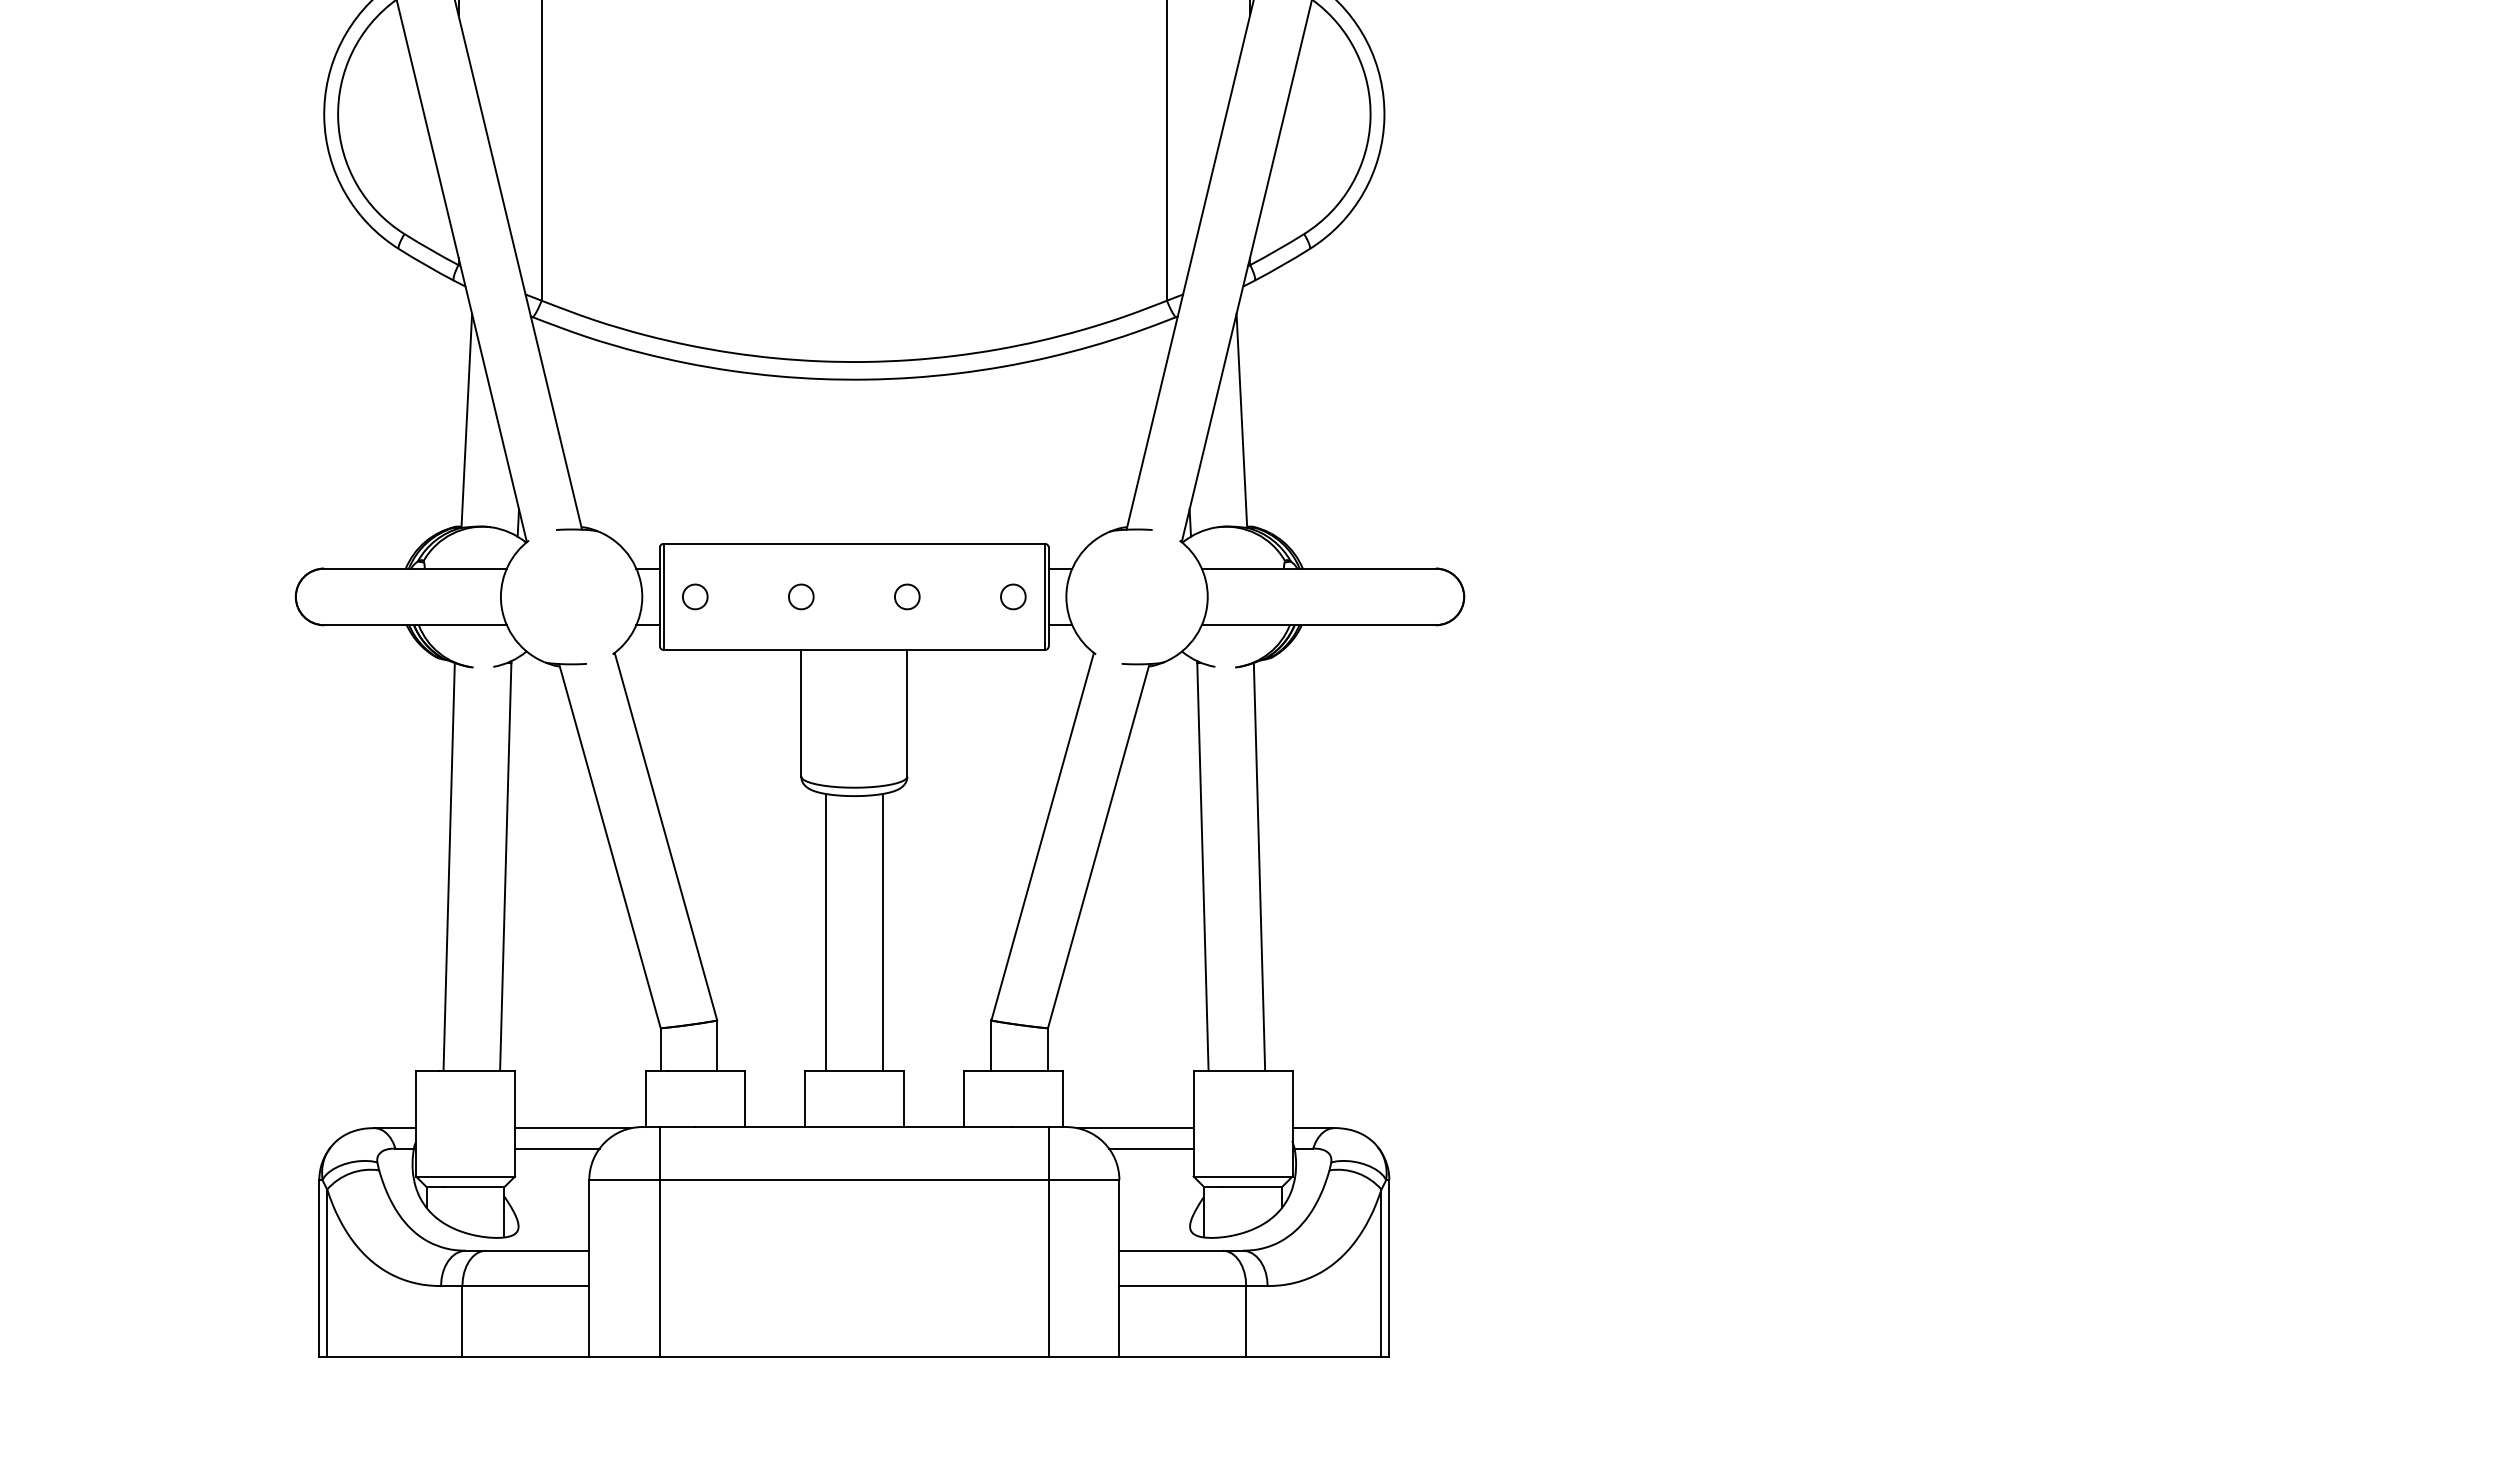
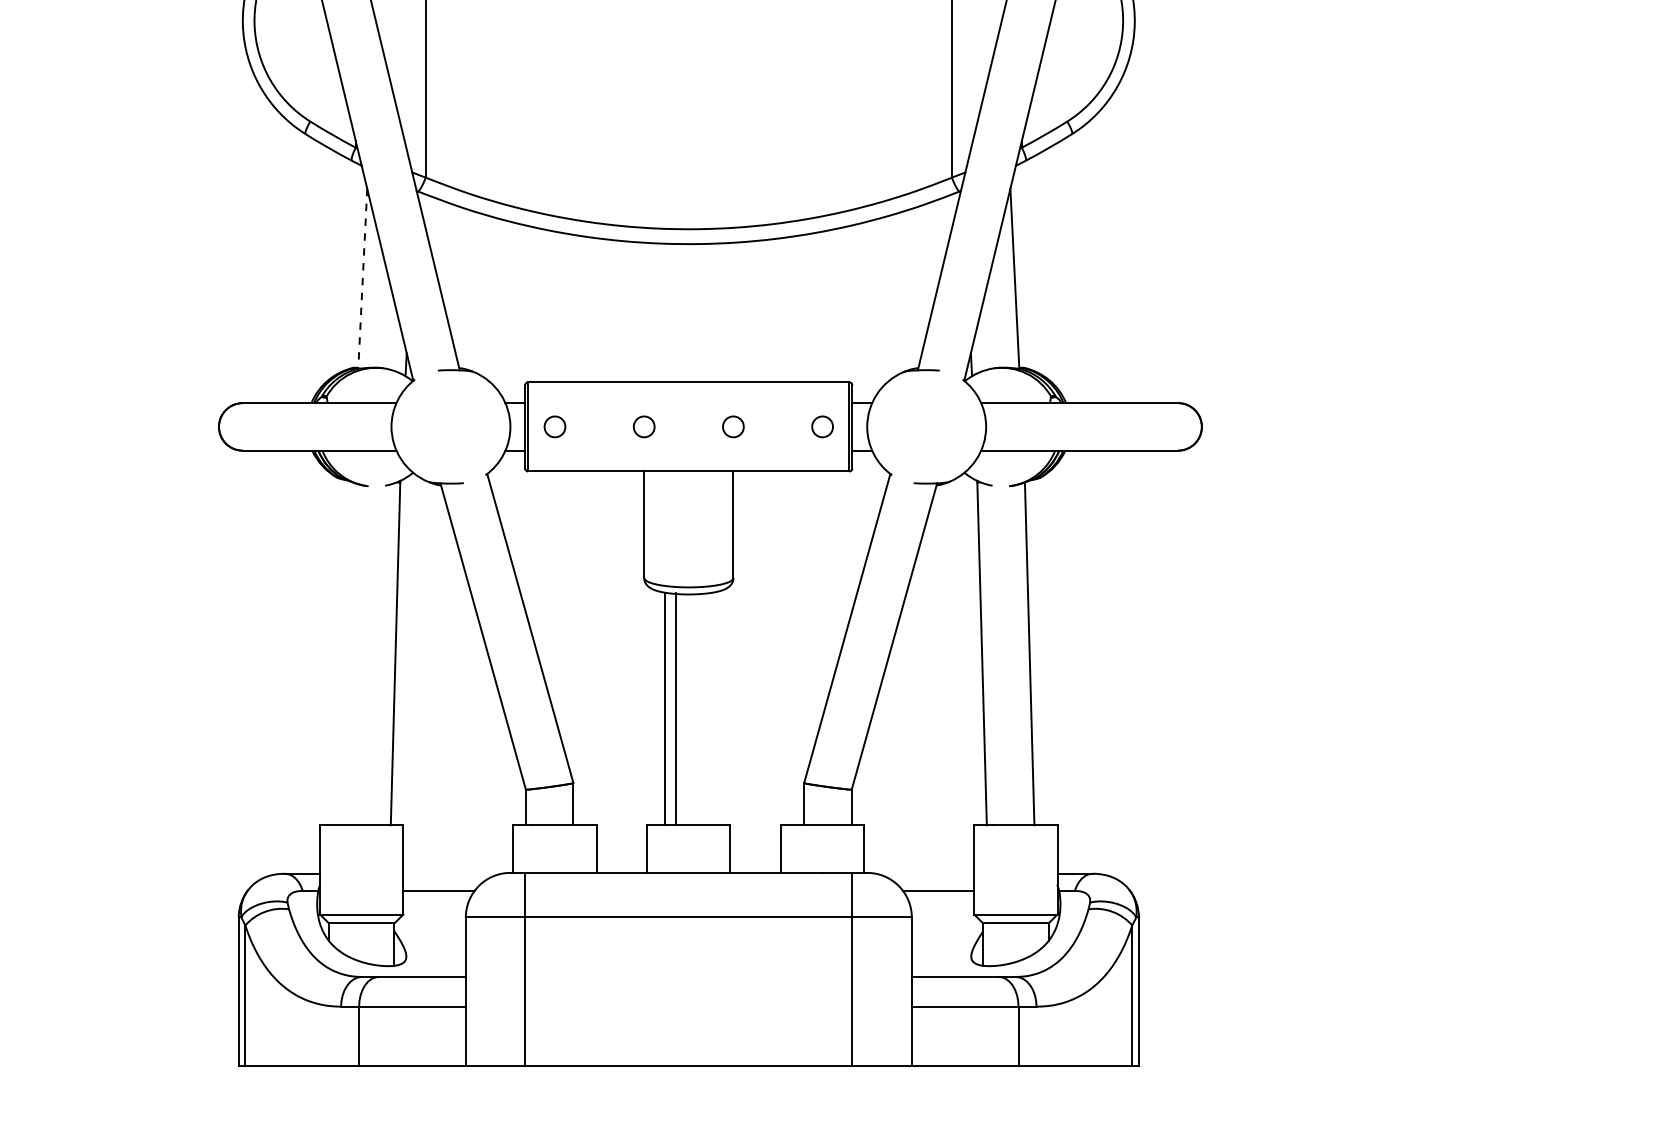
line: (466, 421) -> (362, 279), solid -> dashed
line: (448, 866) -> (347, 653), removed
line: (882, 931) -> (675, 708), moved
line: (573, 1128) -> (452, 874), removed
line: (1134, 1128) -> (924, 874), removed

